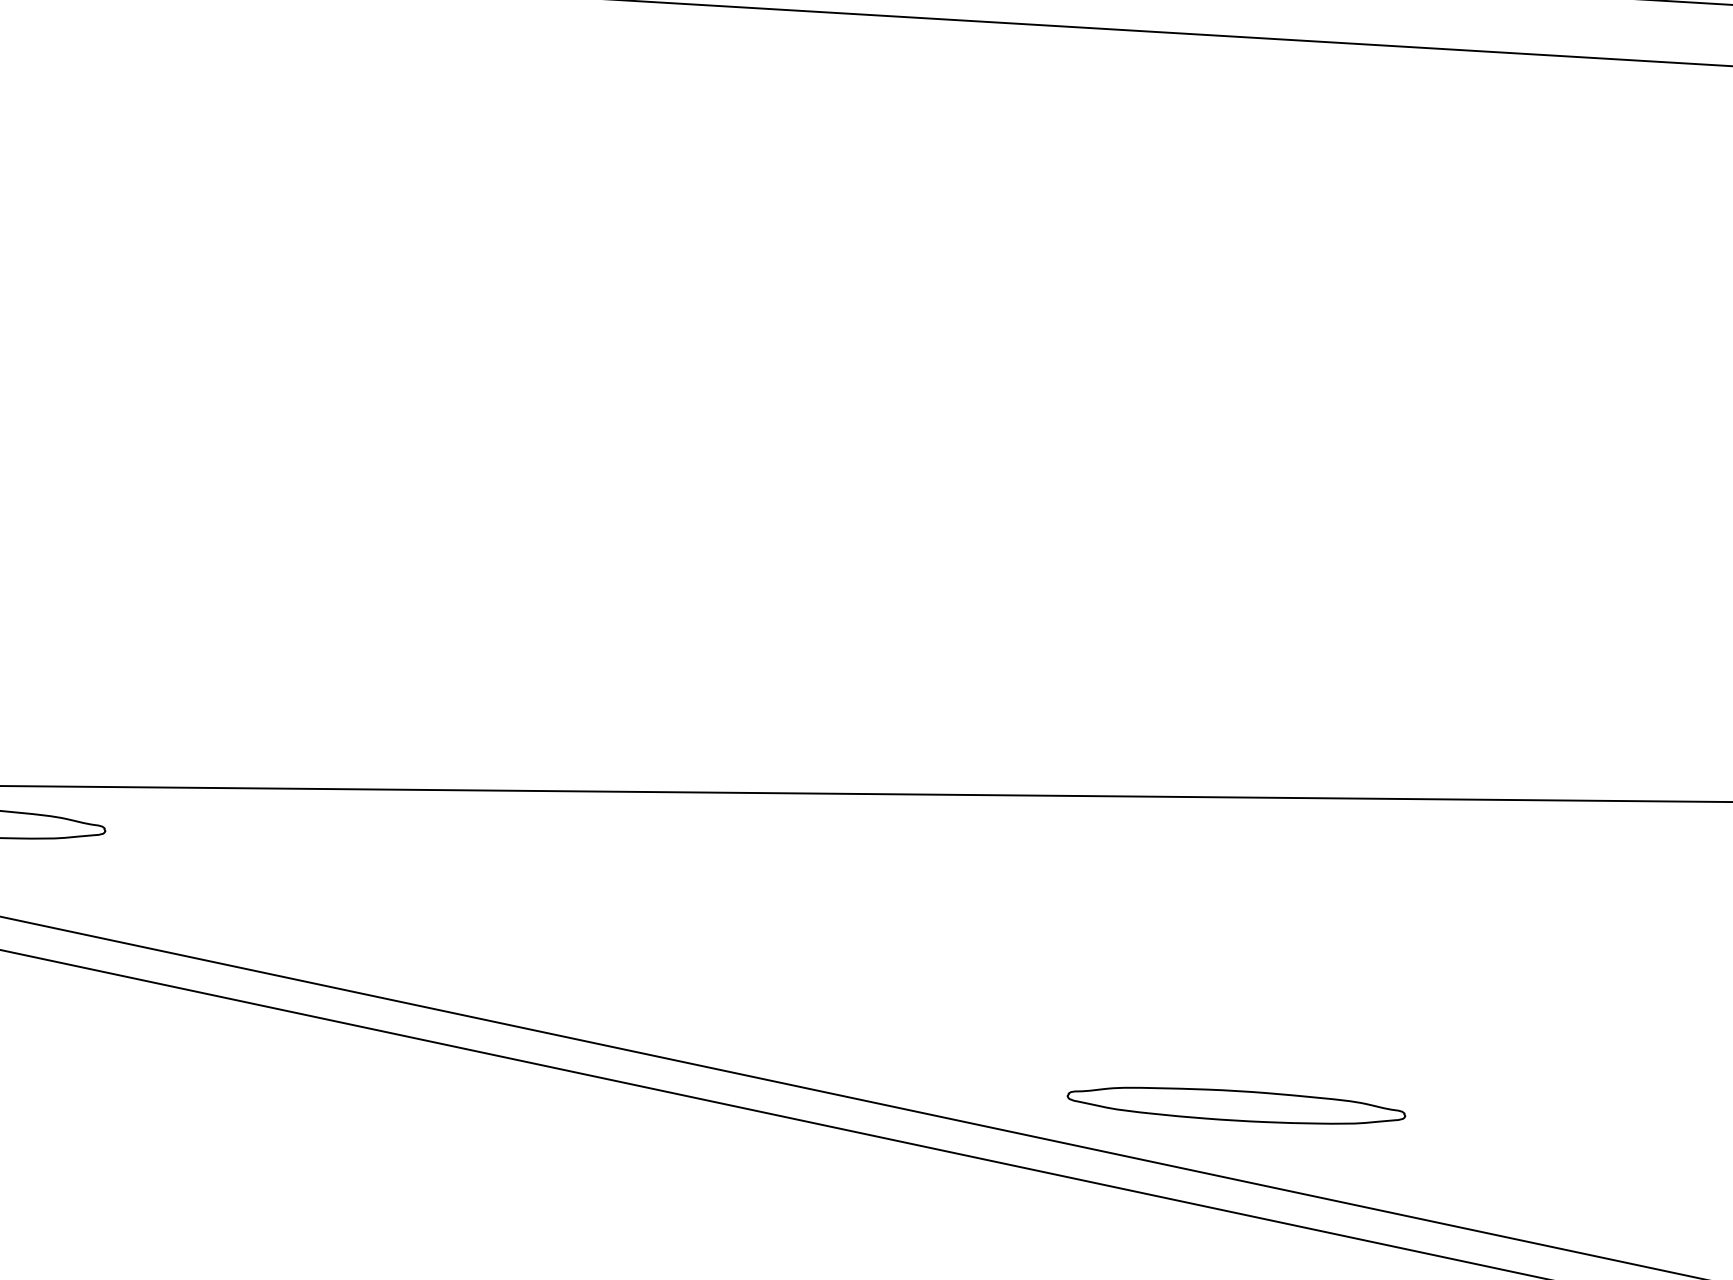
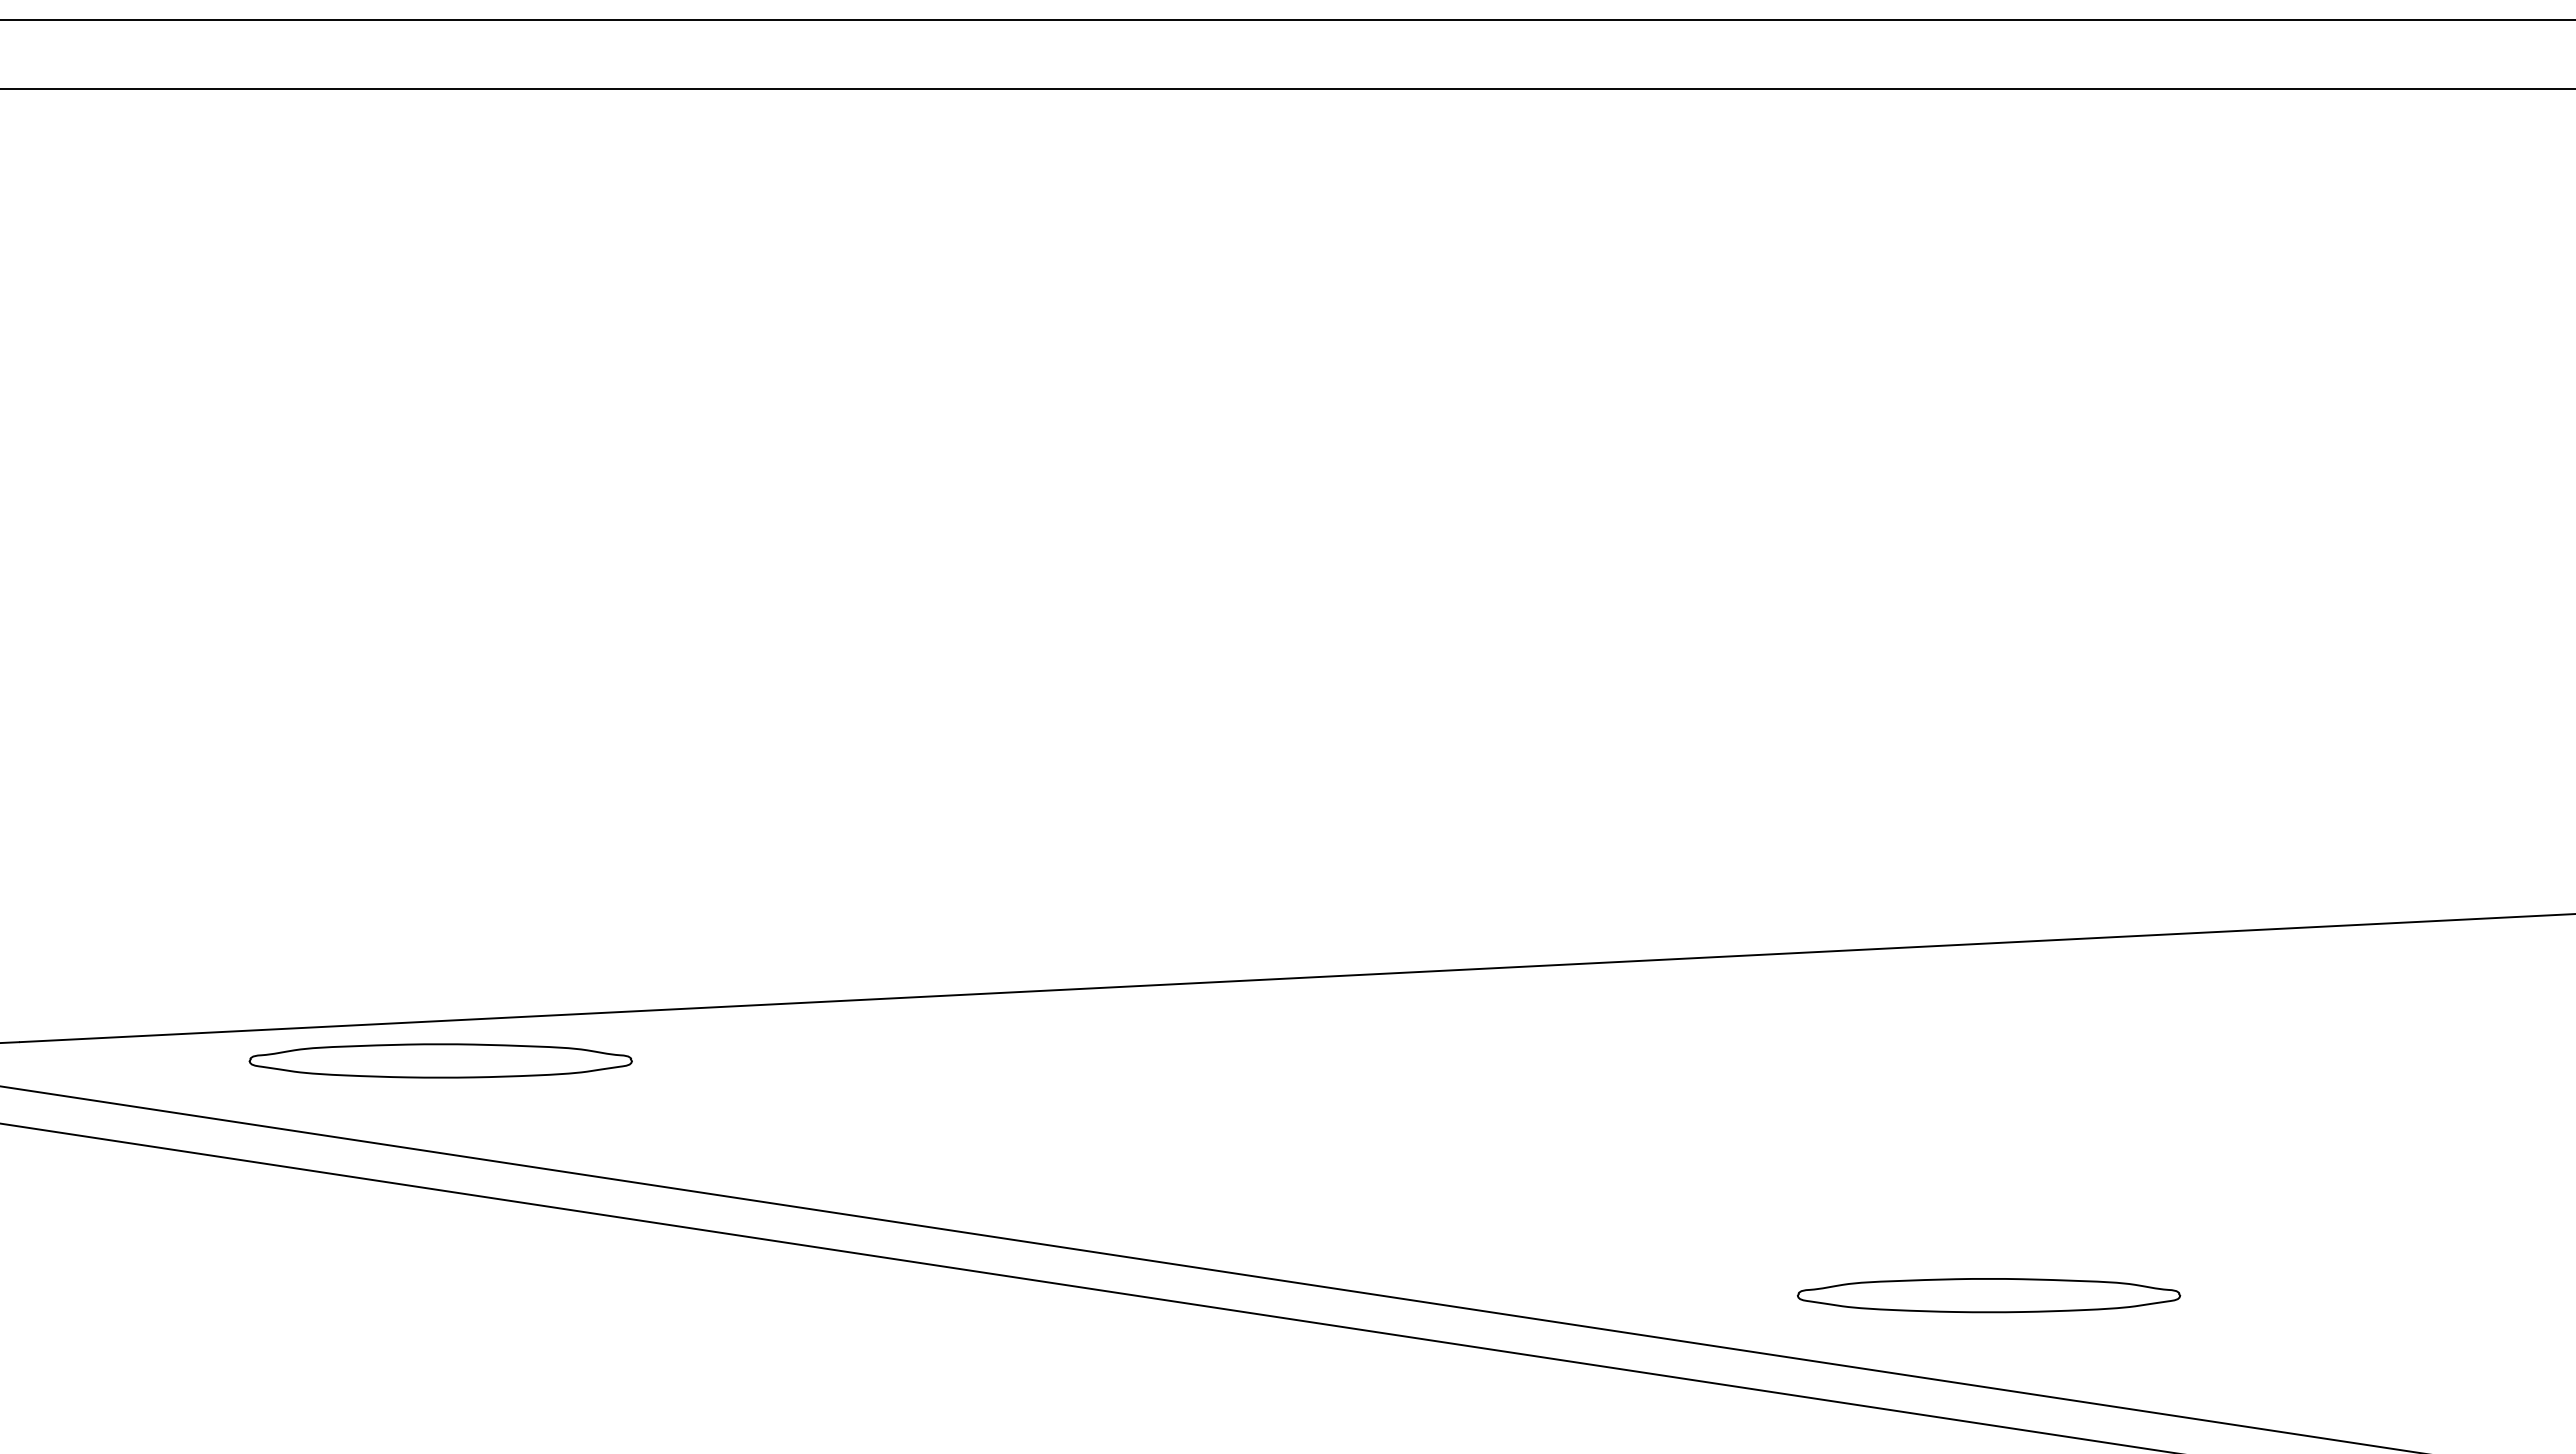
part: (1236, 1105) -> (1989, 1295), moved

